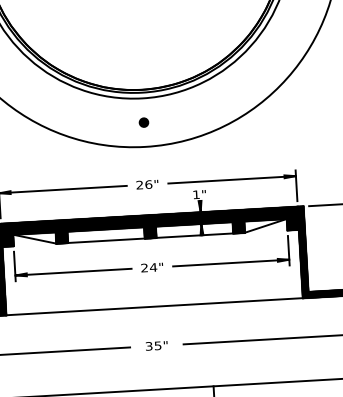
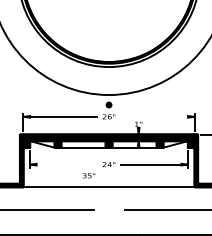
part: (142, 121) -> (108, 104), moved
line: (231, 179) -> (157, 116), removed
line: (73, 271) -> (63, 164), removed
text: (155, 345) -> (88, 175), moved

